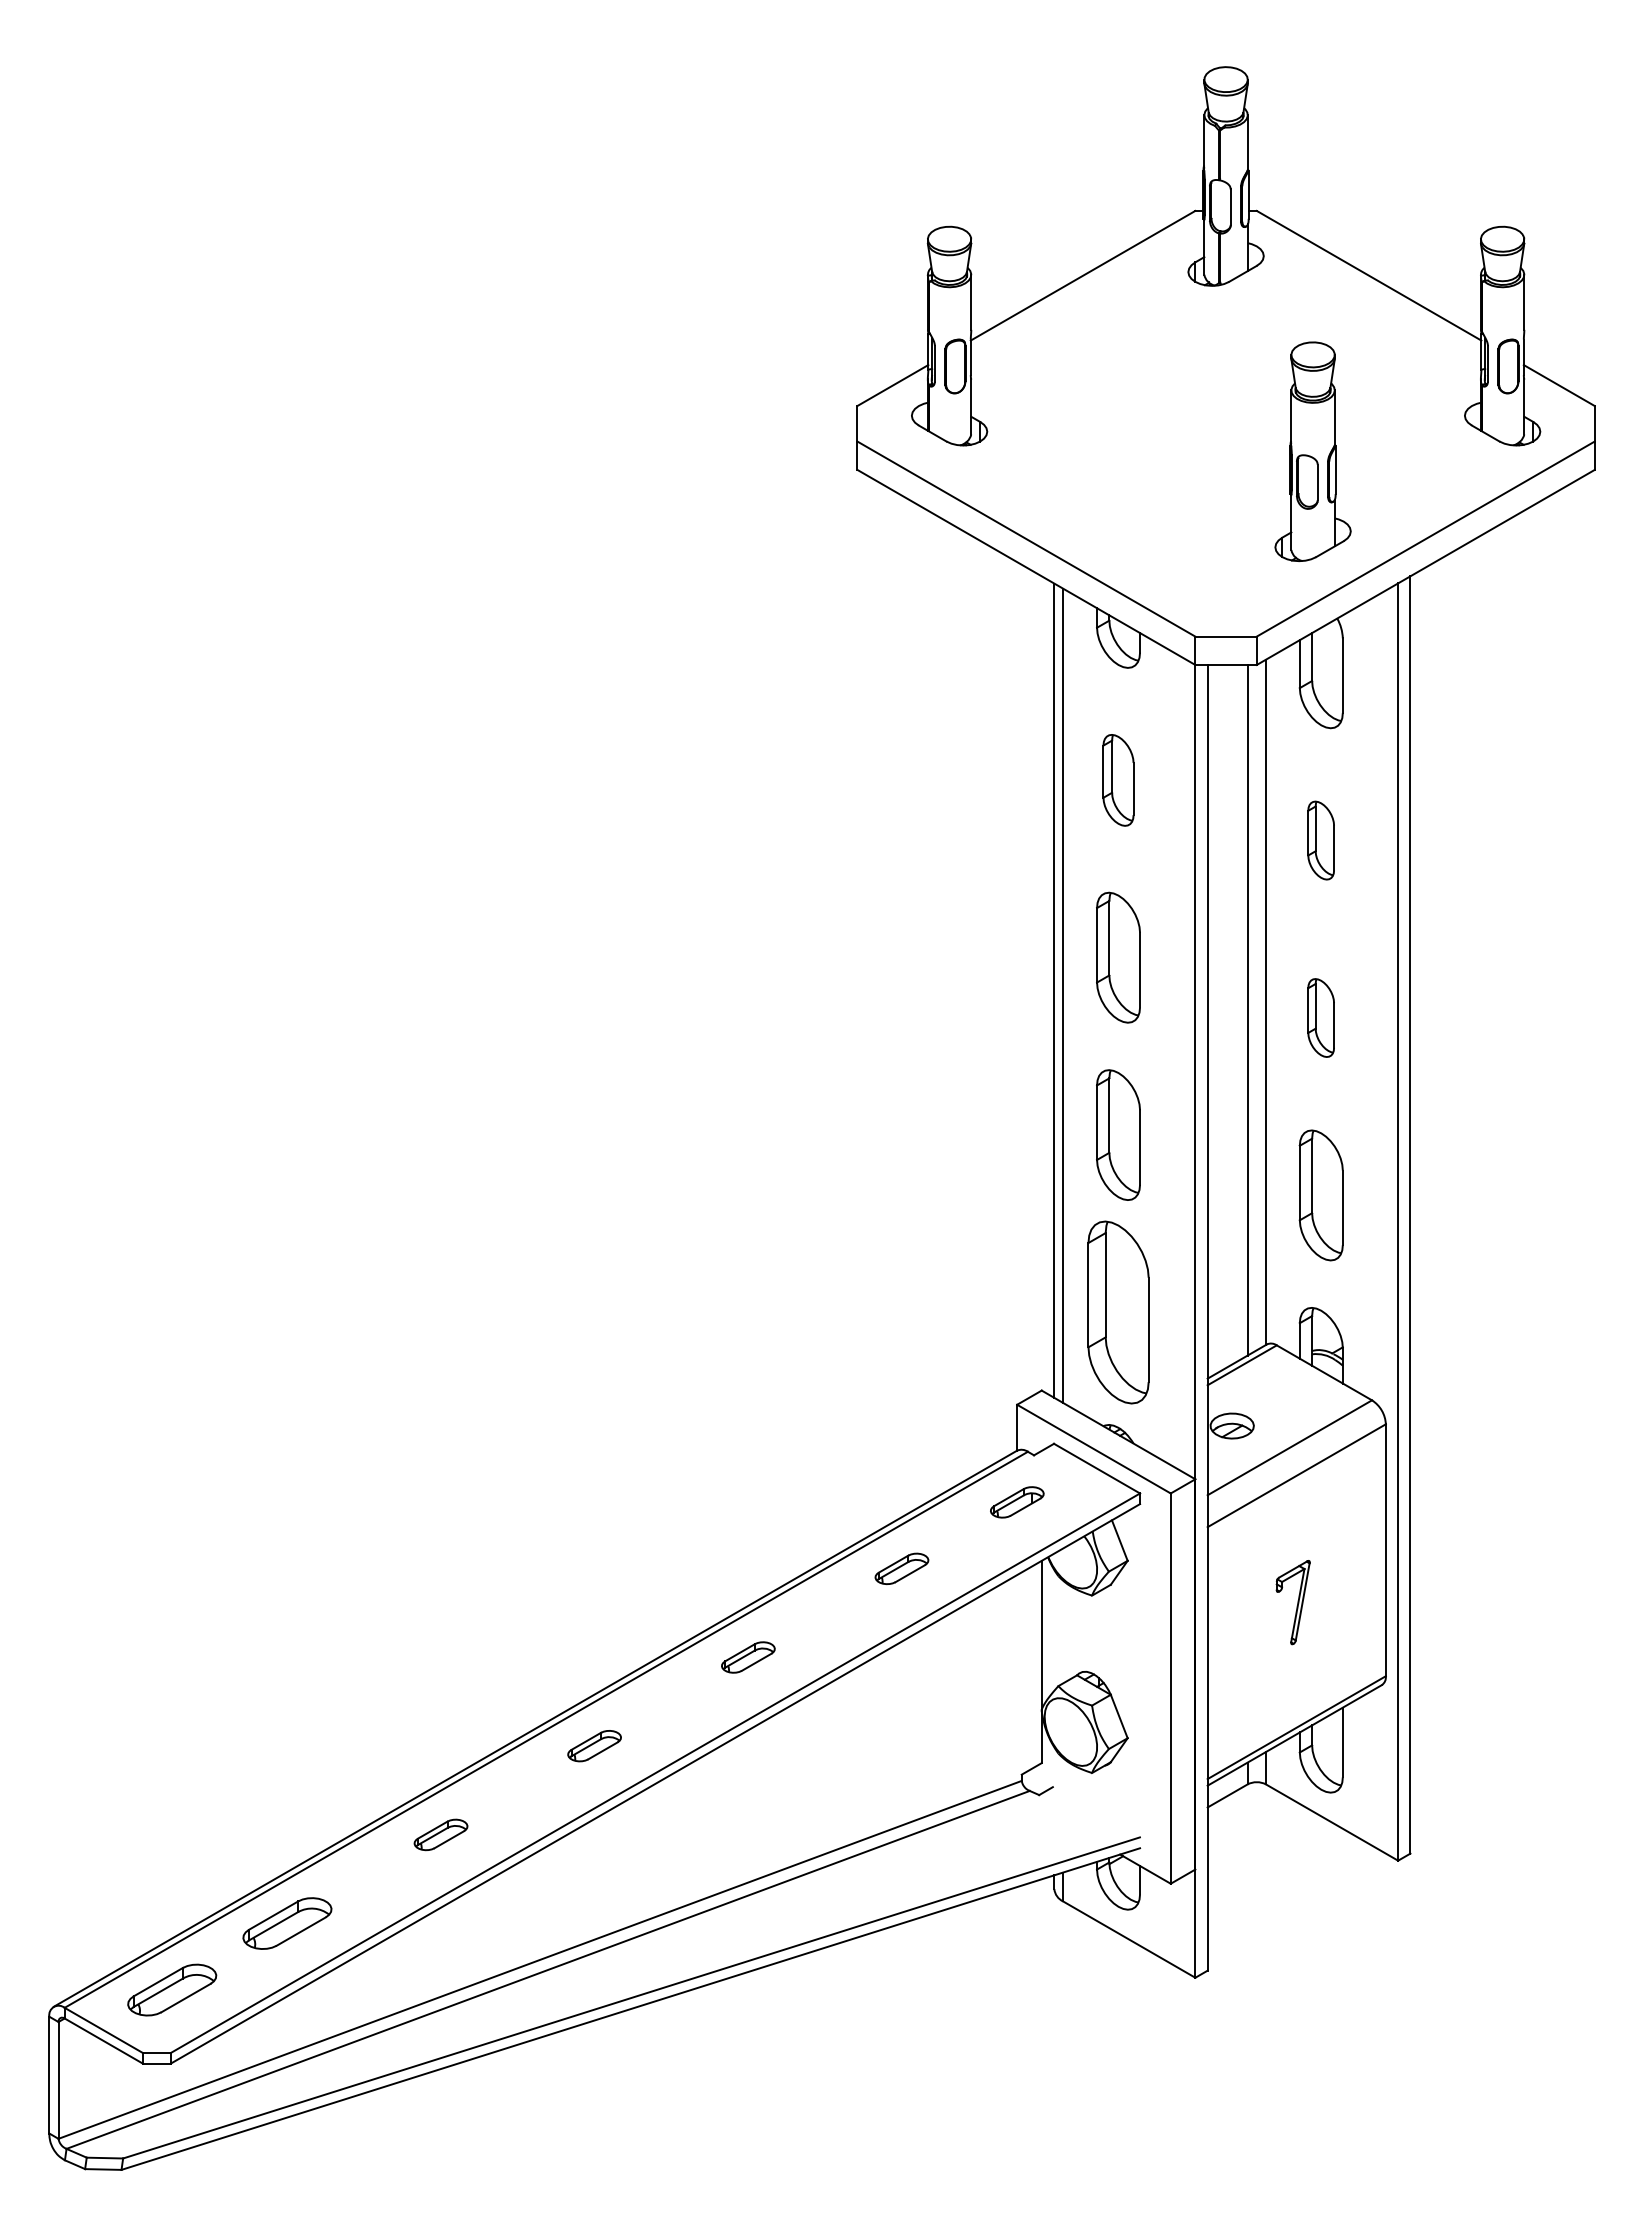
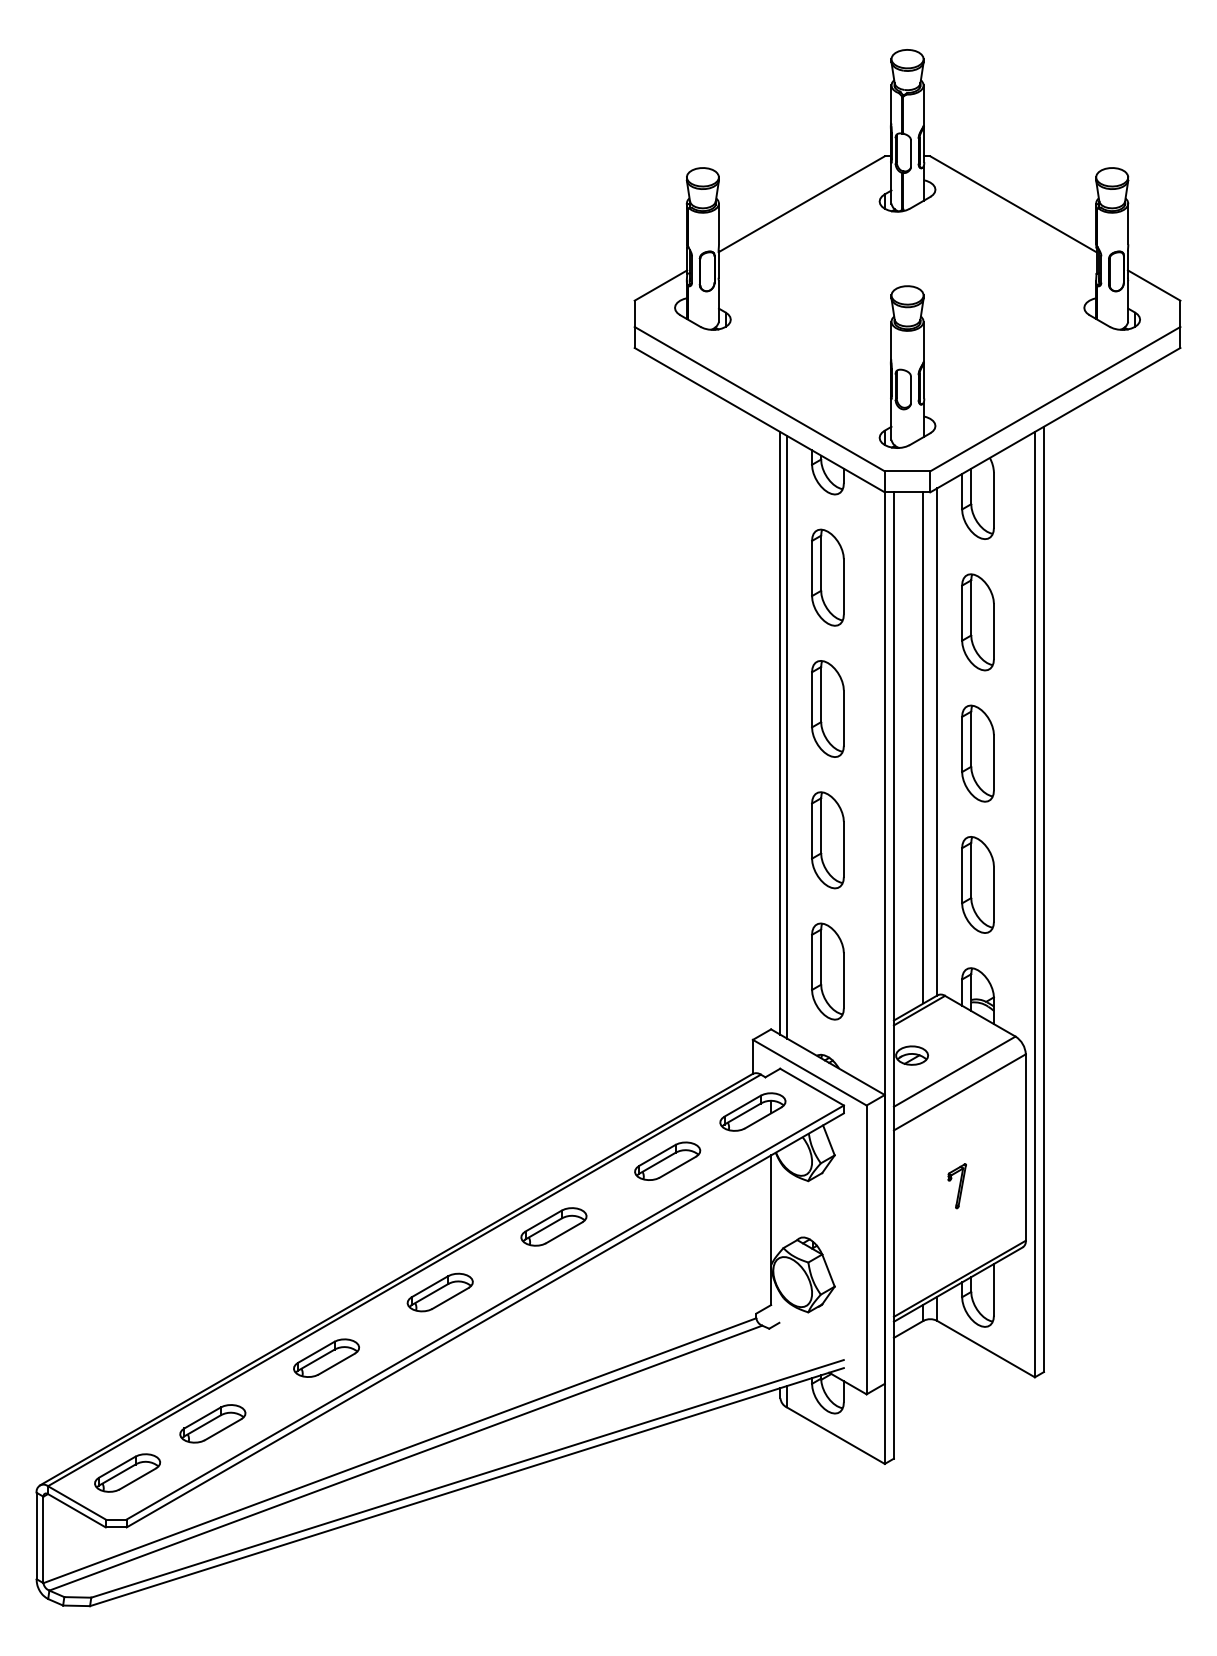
part: (1312, 451) -> (907, 366), moved
part: (1118, 780) -> (827, 577), size x1.43
part: (1320, 840) -> (977, 622), size x1.67
part: (1320, 1017) -> (977, 753), size x1.67
part: (1118, 1312) -> (827, 971), size x0.71
part: (1017, 1502) -> (753, 1112), size x1.67
part: (901, 1568) -> (667, 1161), size x1.67
part: (1292, 1602) -> (956, 1186), size x0.71
part: (748, 1657) -> (554, 1226), size x1.67
part: (594, 1745) -> (440, 1292), size x1.67
part: (440, 1834) -> (326, 1357), size x1.67

